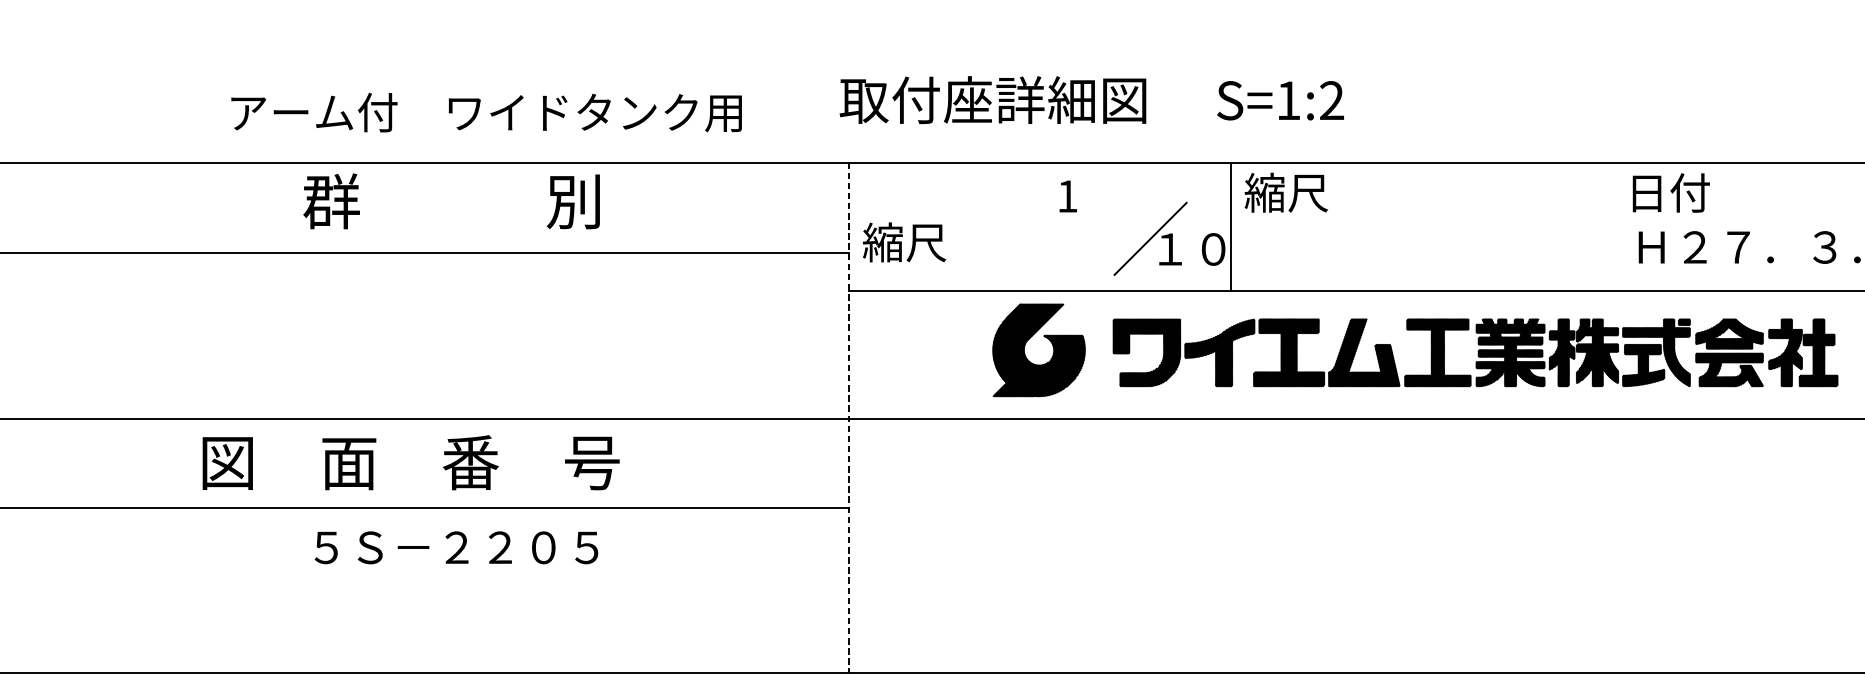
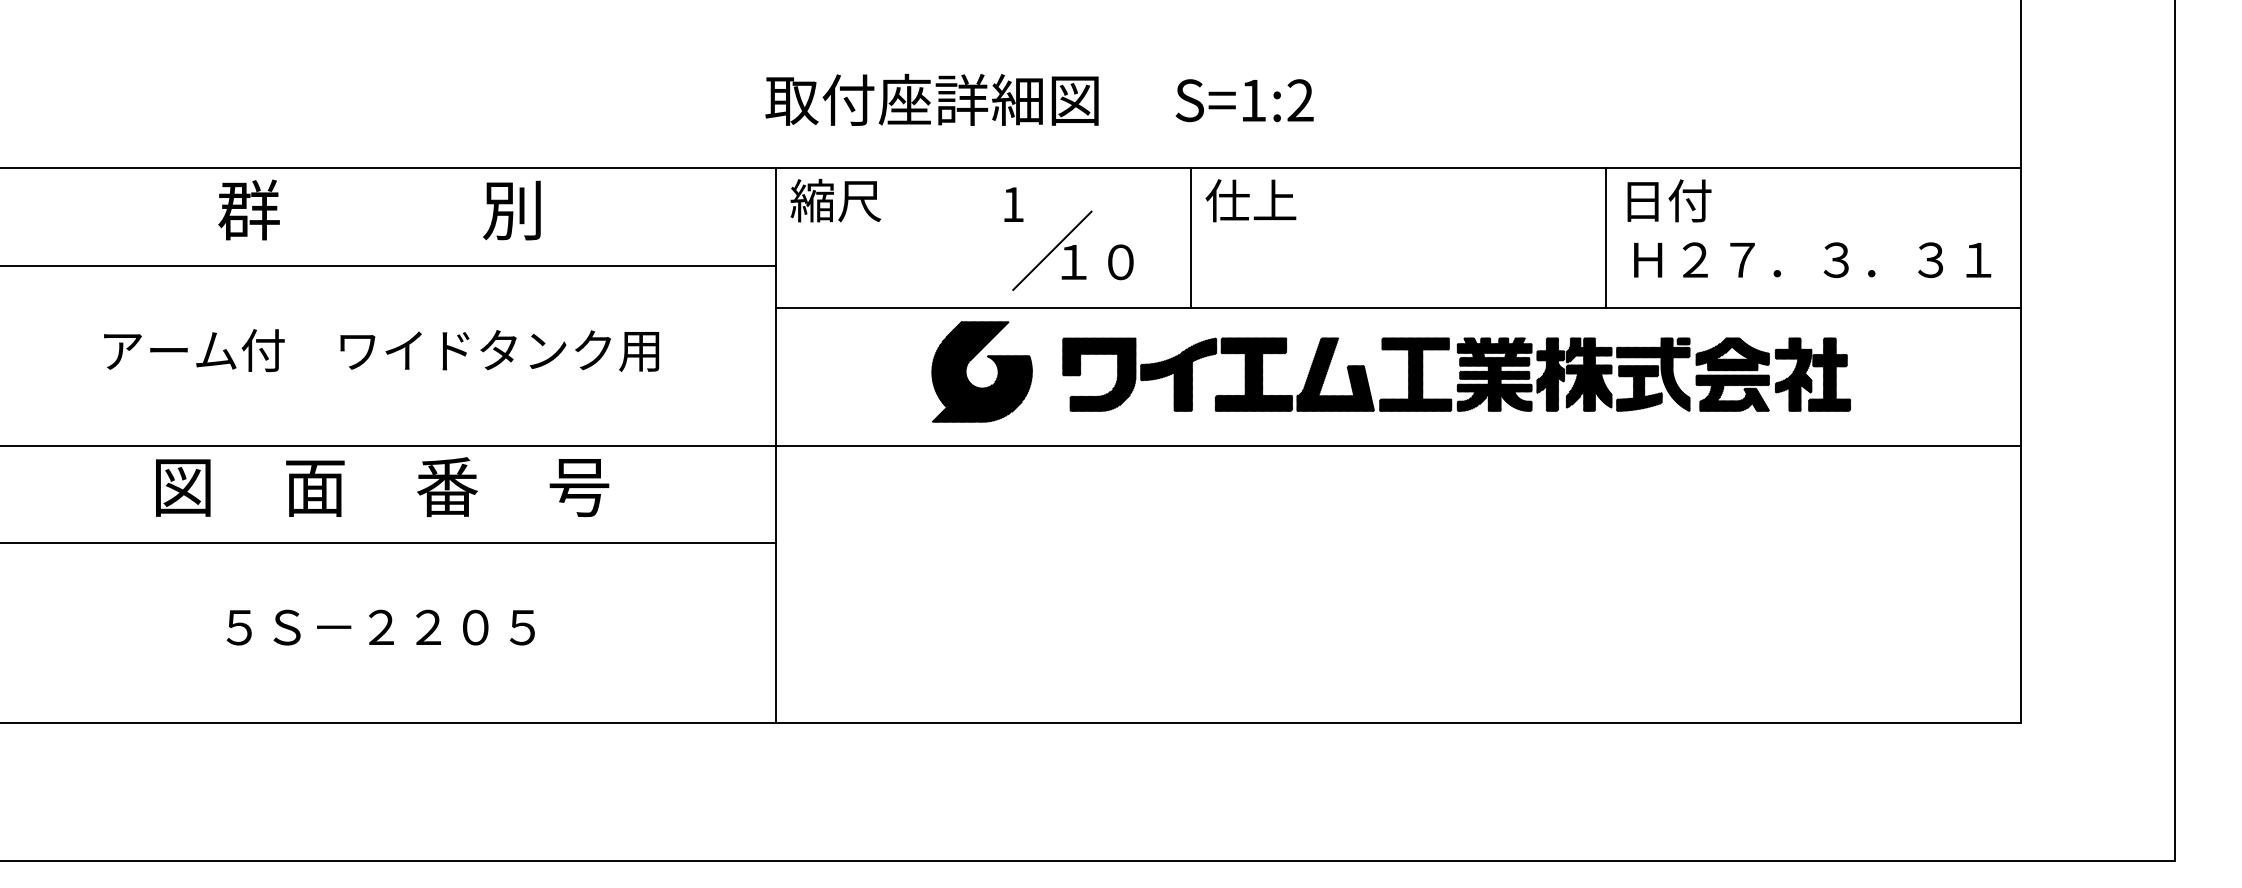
text: (486, 112) -> (381, 350), moved
text: (1285, 192) -> (1250, 200), 縮尺 -> 仕上
text: (451, 200) -> (379, 209), moved
line: (1612, 226) -> (1605, 237), added
part: (1169, 238) -> (1072, 250), moved
text: (904, 242) -> (835, 200), moved
line: (848, 417) -> (775, 445), dashed -> solid
text: (411, 463) -> (382, 487), moved
text: (456, 547) -> (380, 627), moved

